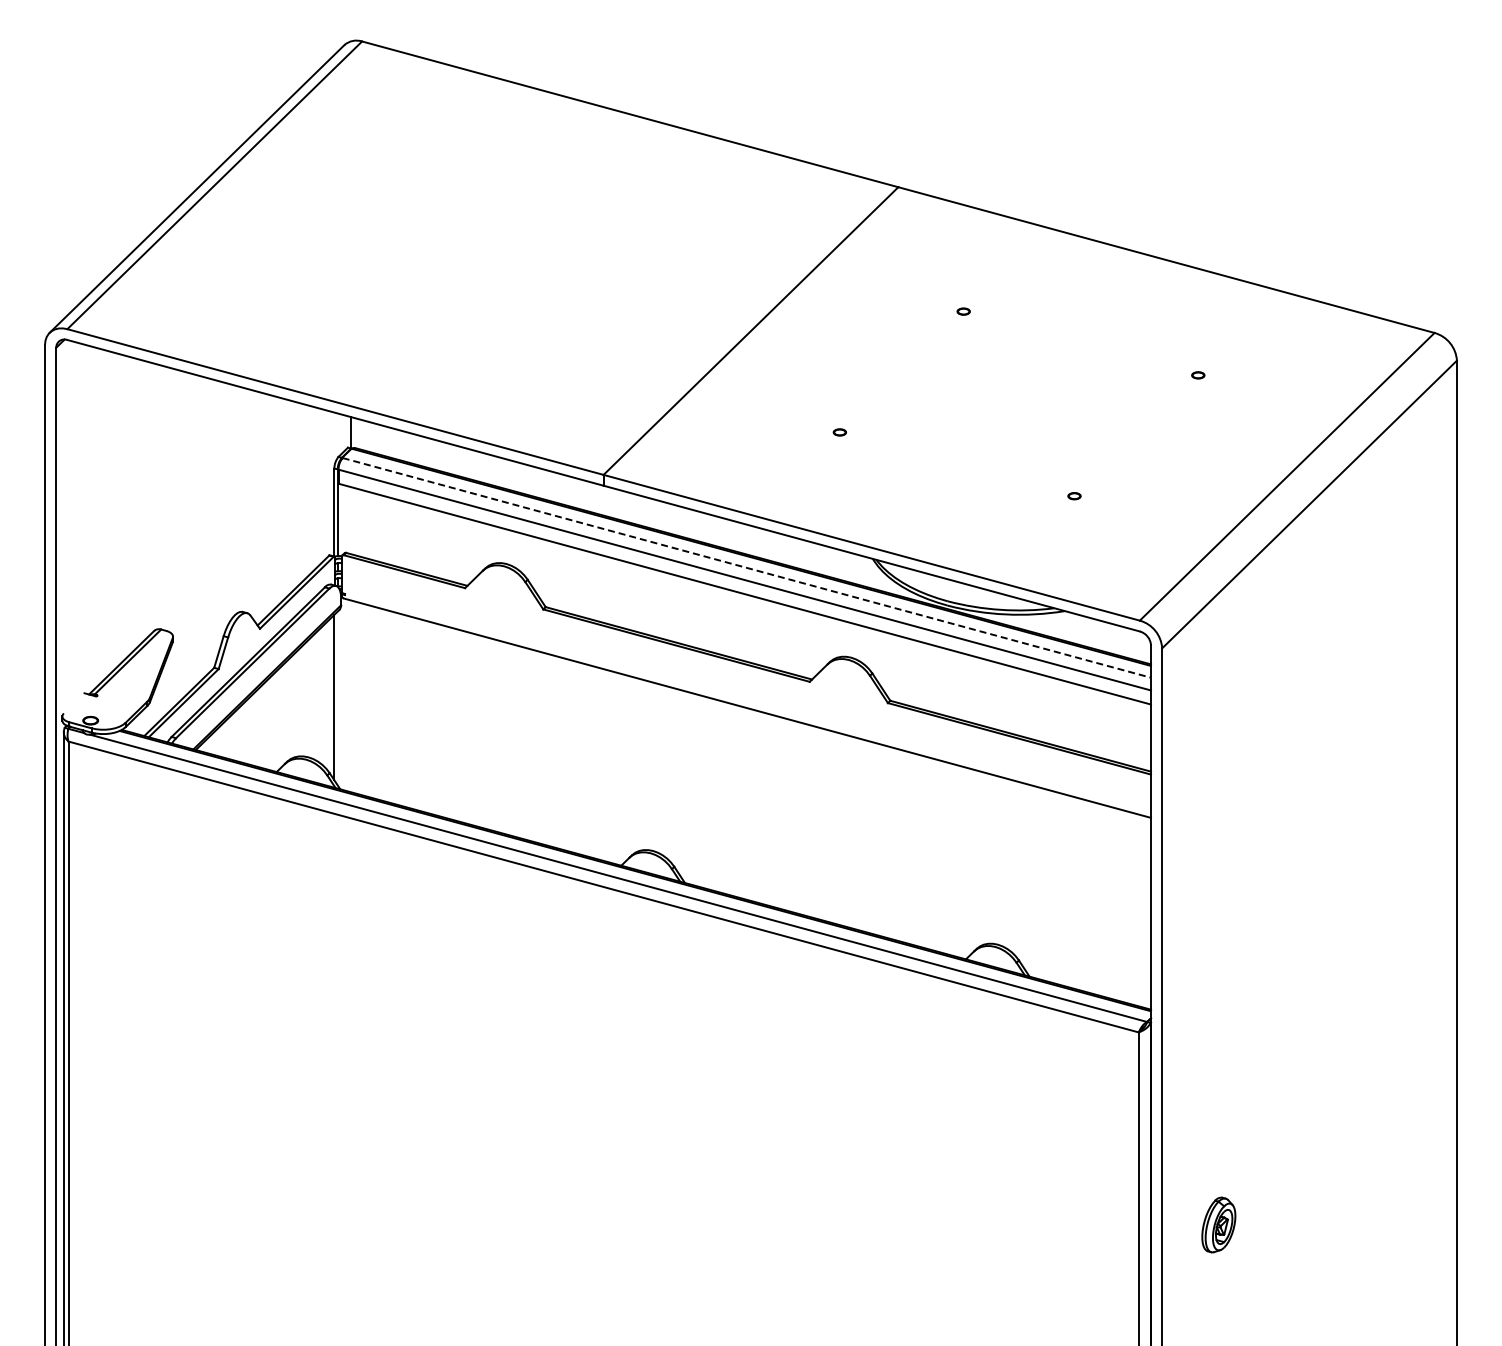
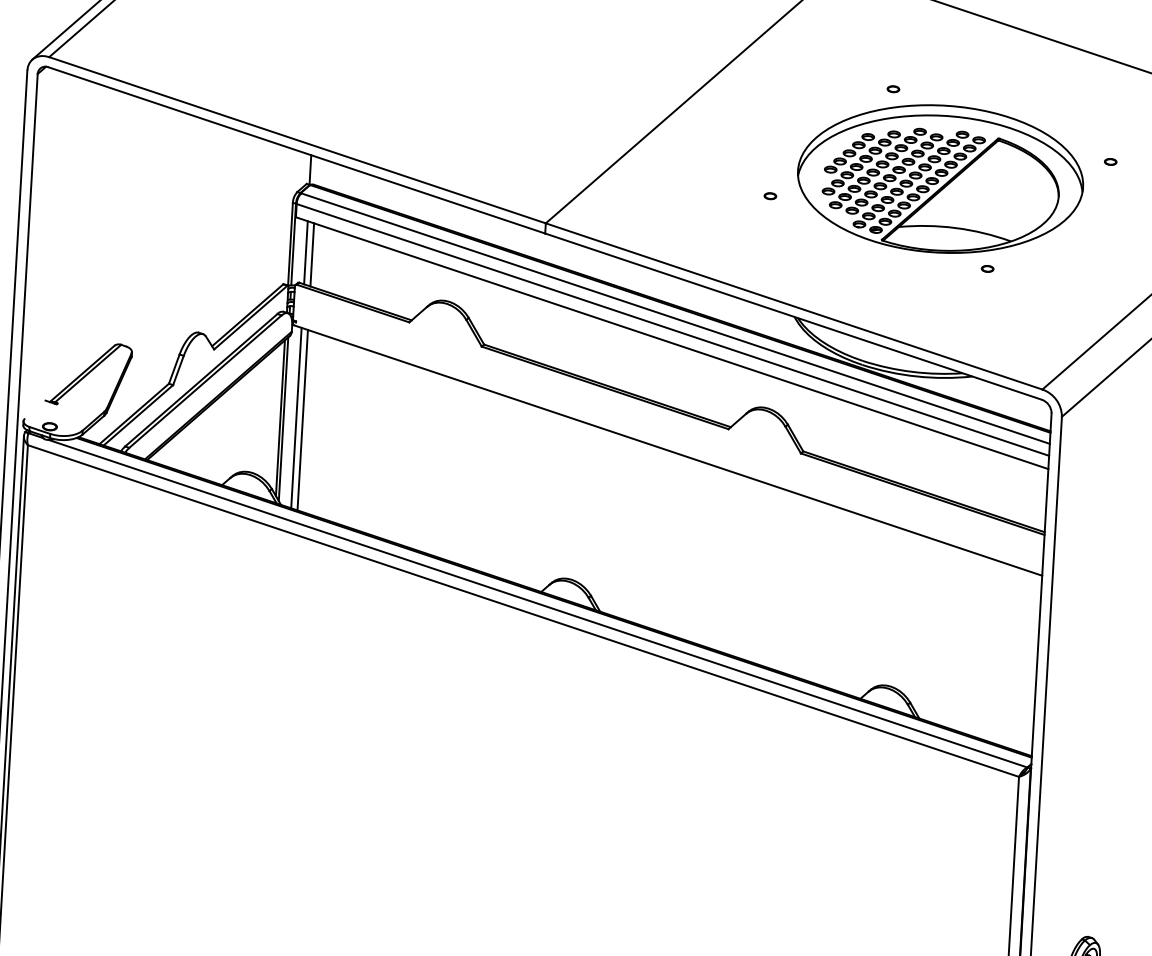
part: (1018, 403) -> (940, 178), added
line: (351, 520) -> (306, 252), added
line: (358, 522) -> (312, 254), added
line: (746, 567) -> (675, 318), dashed -> solid
line: (351, 696) -> (296, 418), added
line: (337, 698) -> (283, 419), added
line: (358, 698) -> (303, 420), added

